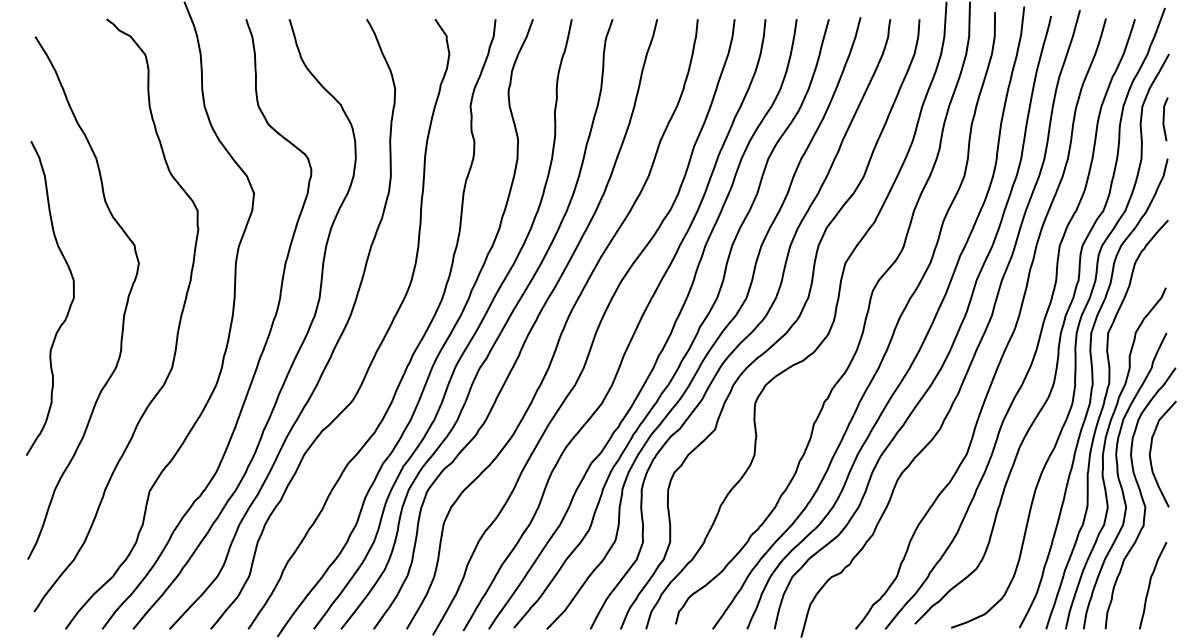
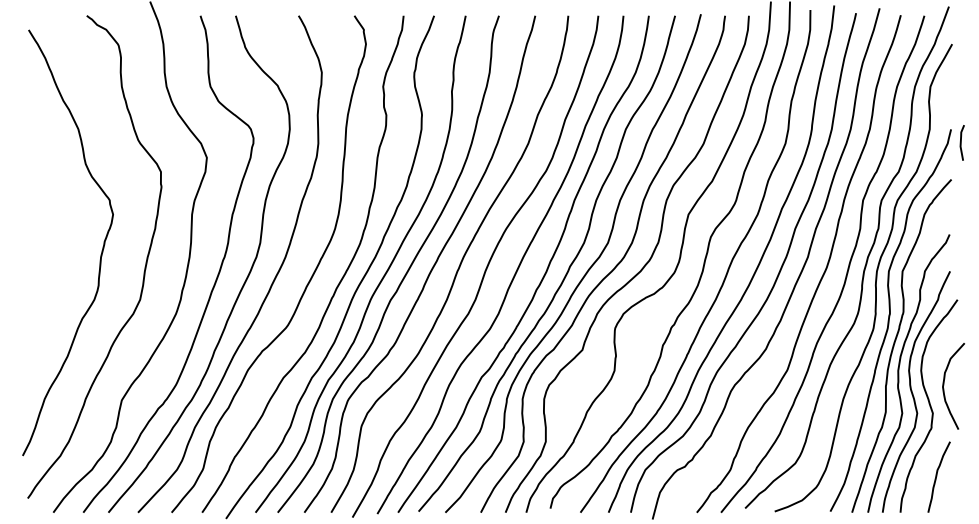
line: (1164, 119) -> (961, 143), moved
curve: (69, 305) -> (56, 248), removed
curve: (1151, 451) -> (944, 384), moved

